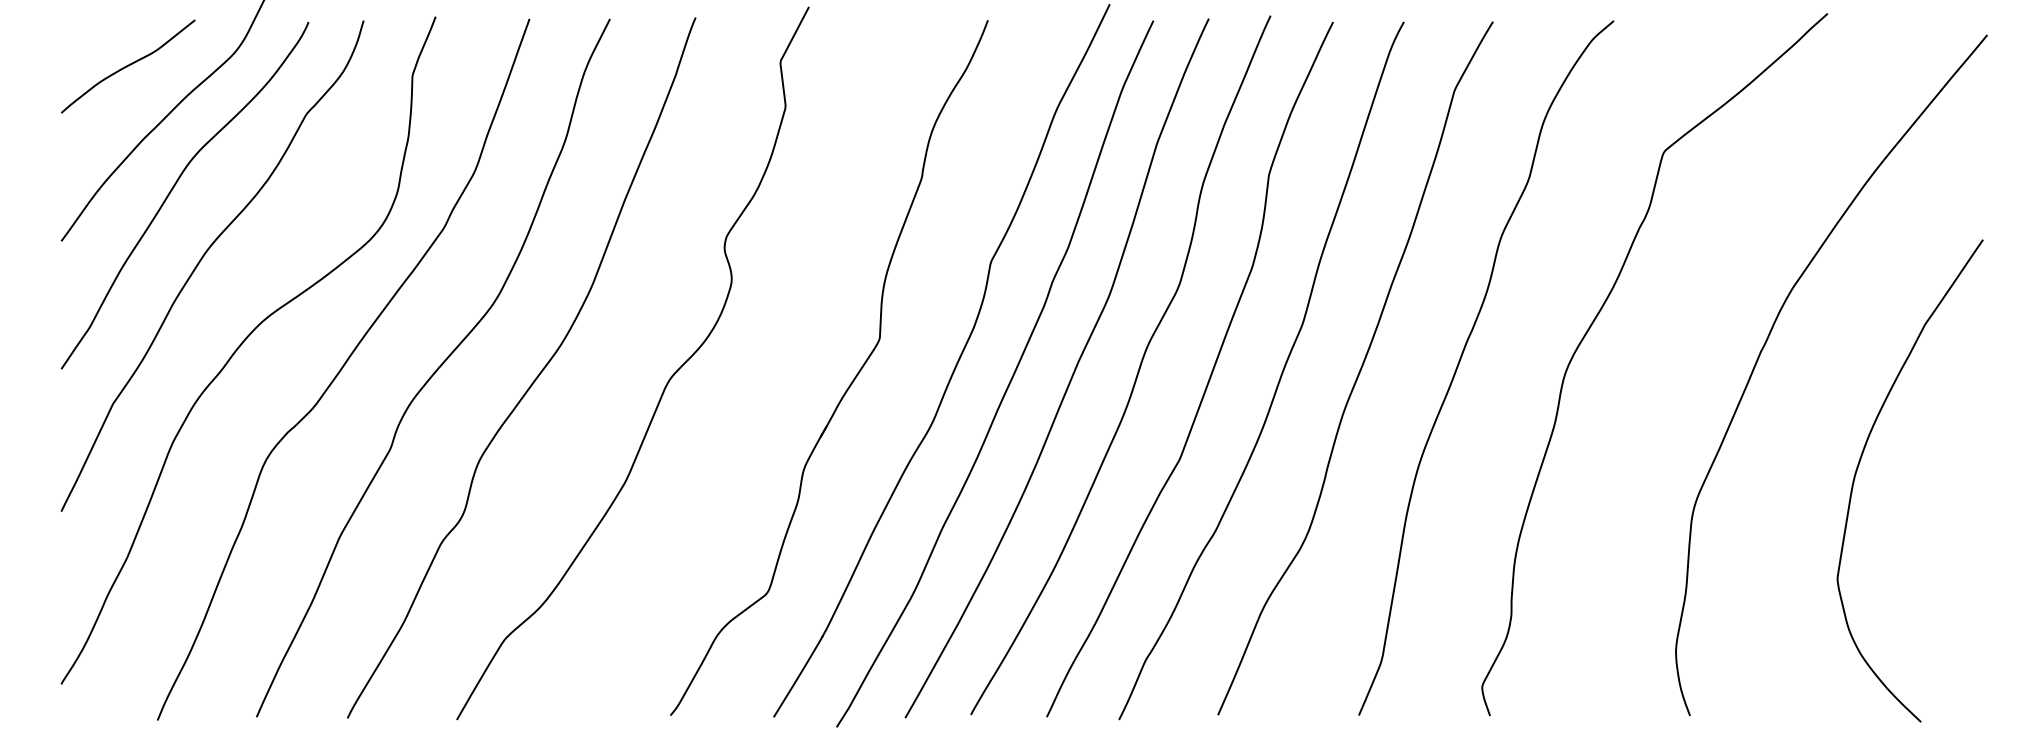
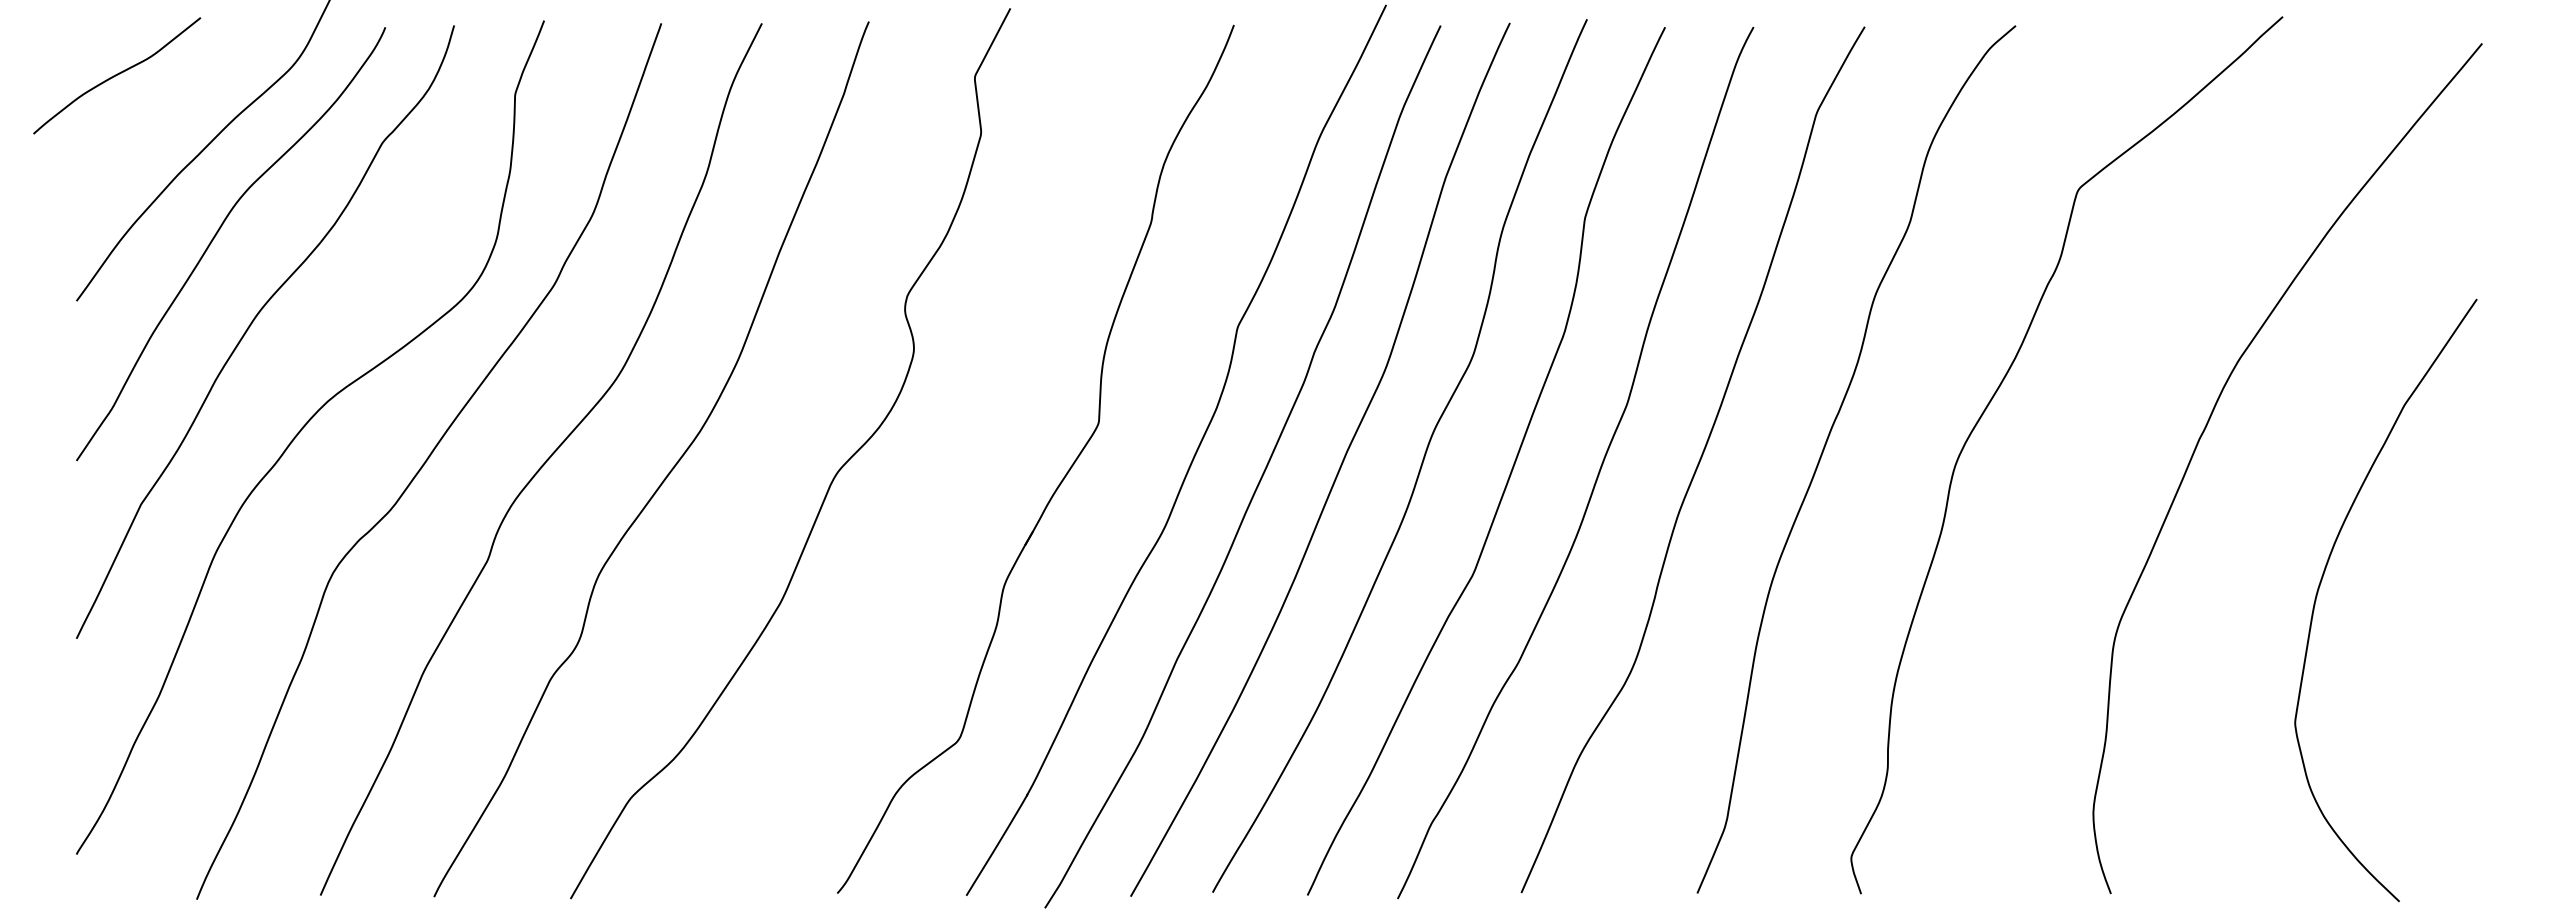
curve: (128, 66) -> (117, 75), moved

